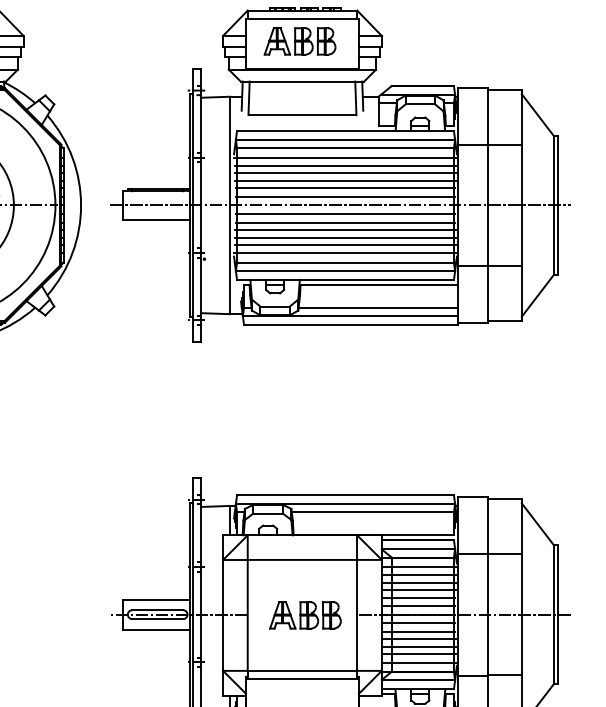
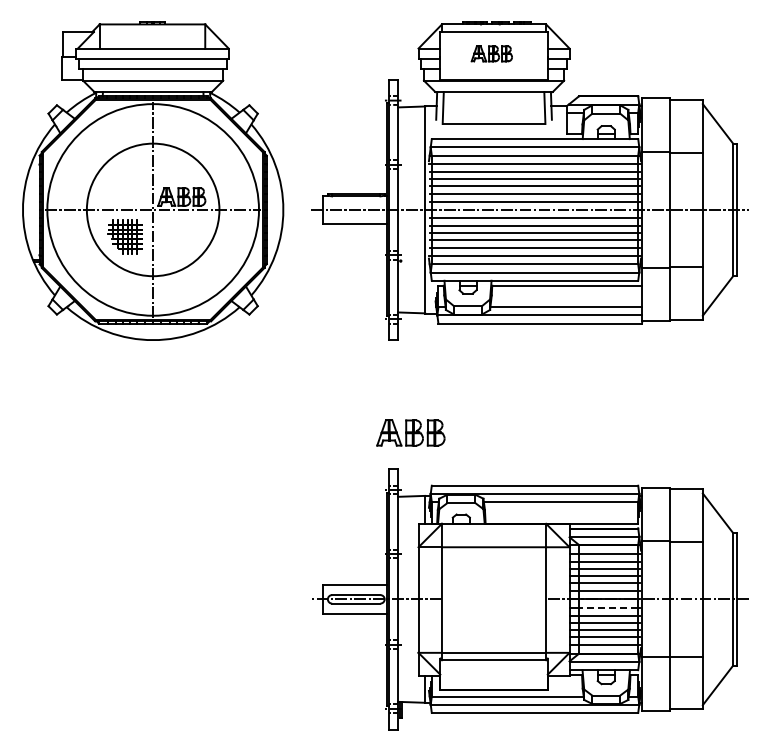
part: (299, 41) -> (491, 53), size x0.6
part: (305, 614) -> (410, 432), moved
line: (422, 623) -> (608, 607), solid -> dashed

